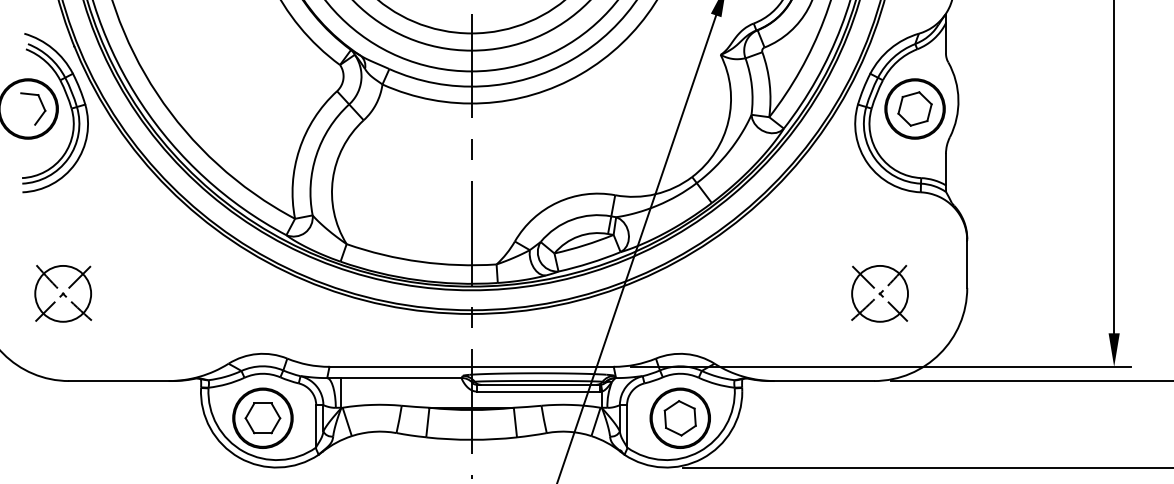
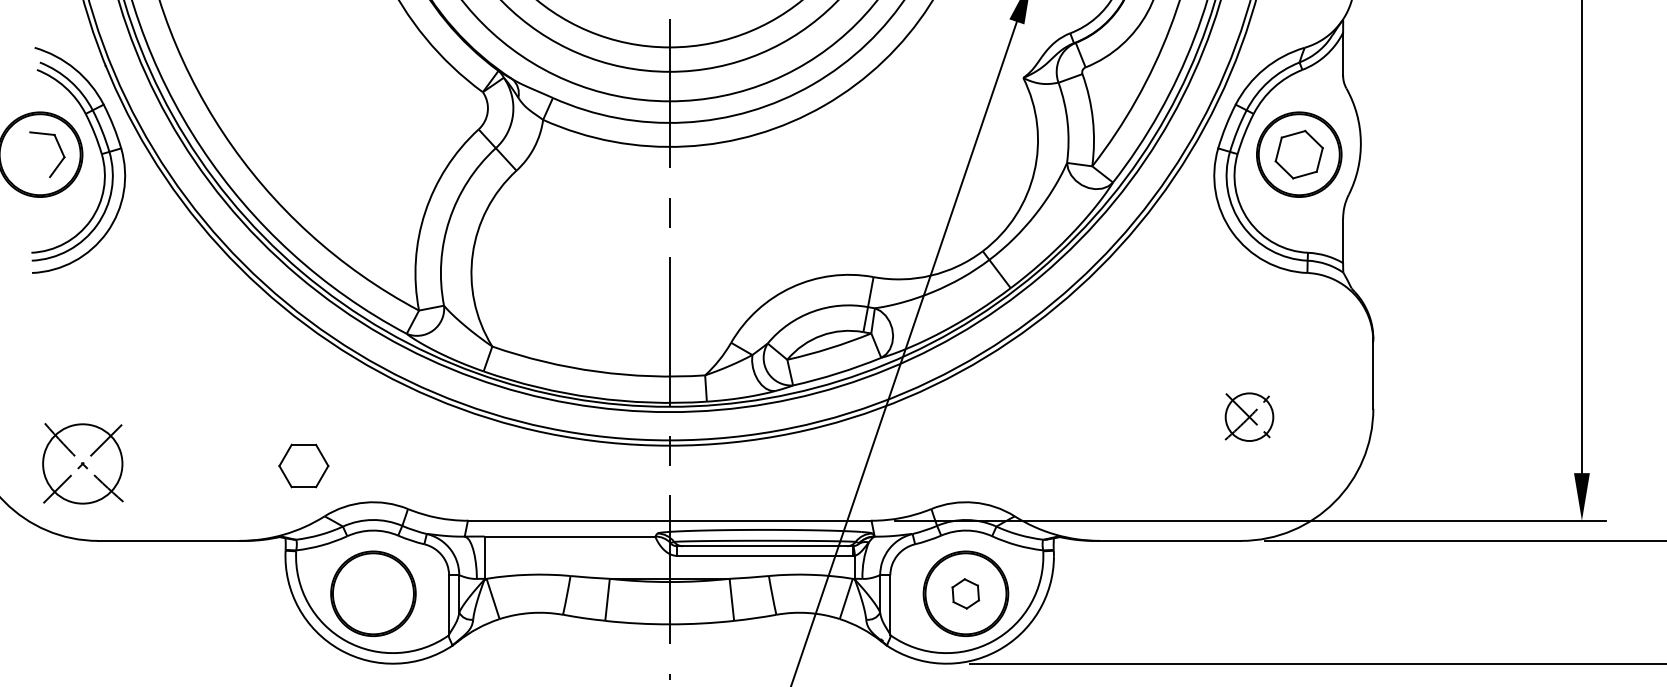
part: (63, 293) -> (83, 463), moved
part: (879, 293) -> (1248, 416), size x0.6
part: (262, 418) -> (303, 466), moved
part: (679, 418) -> (964, 594), size x0.6

